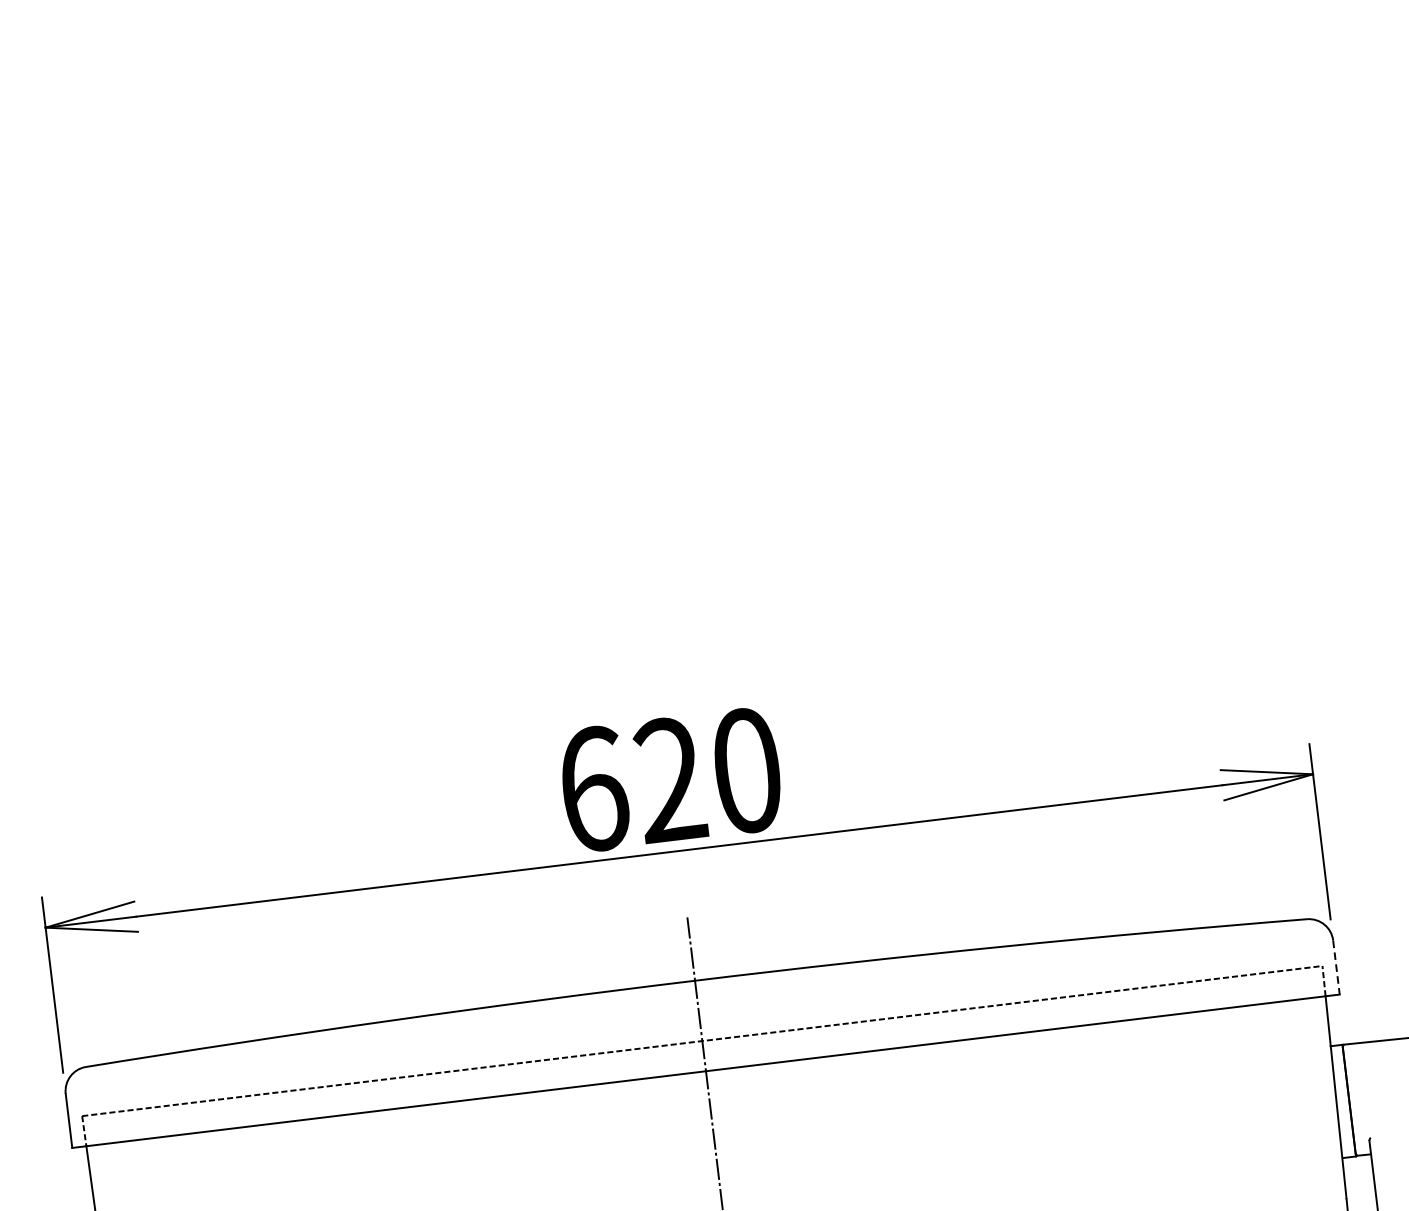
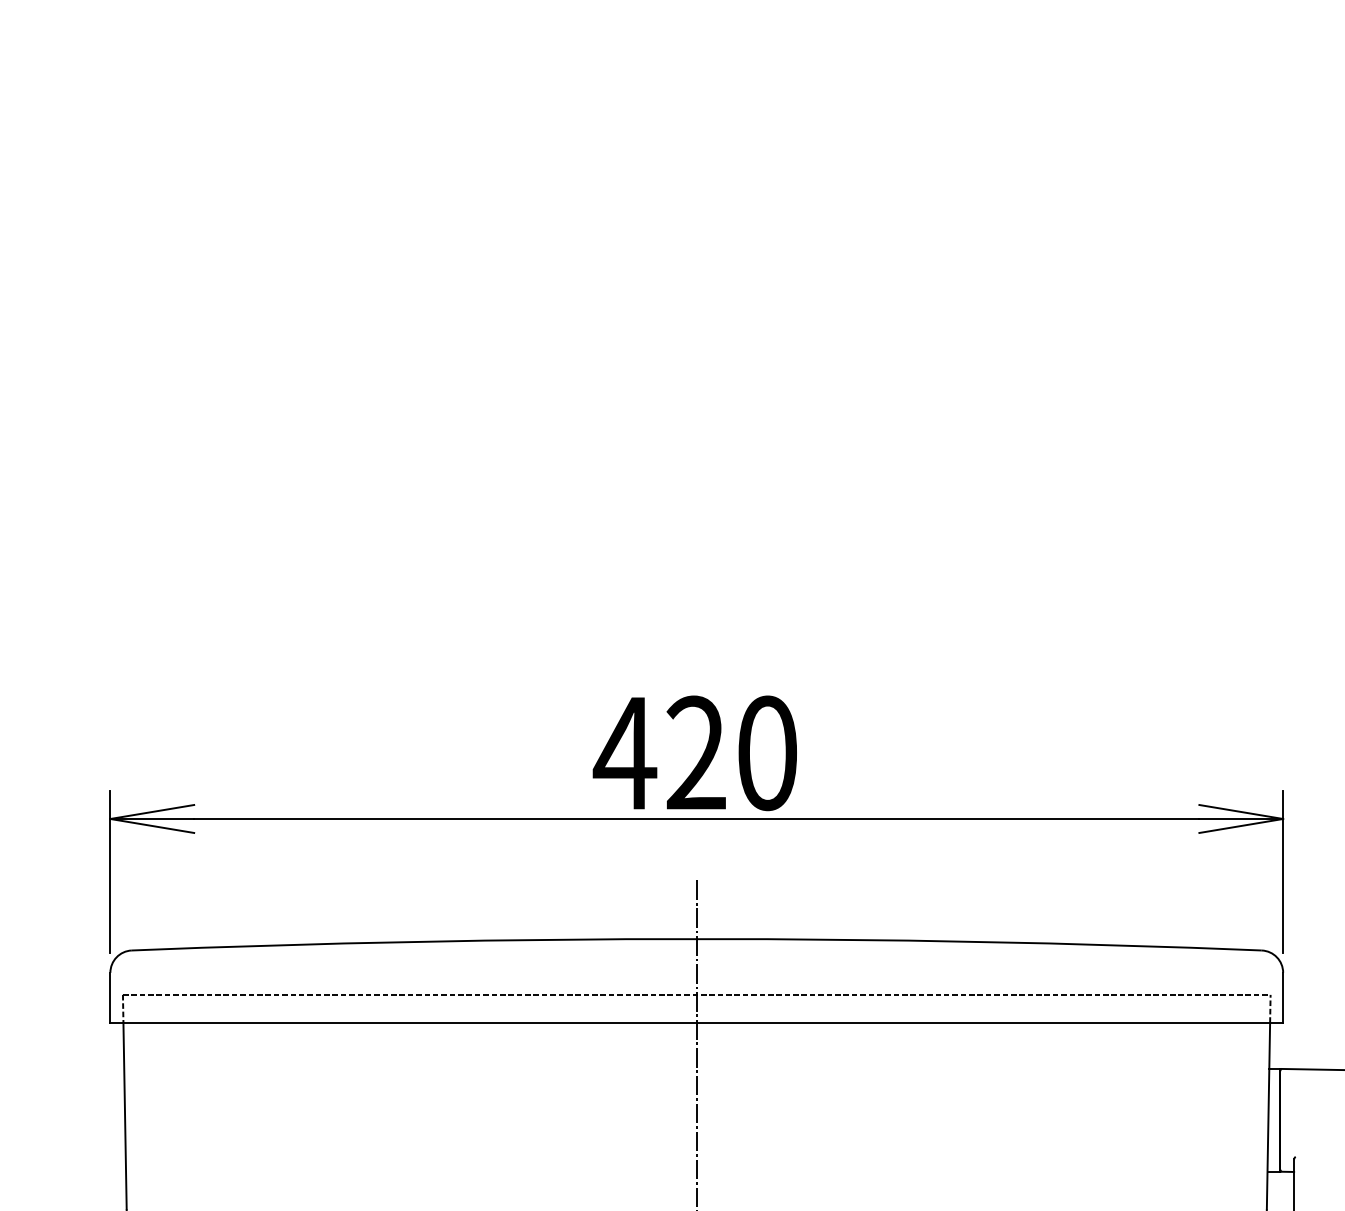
text: (592, 789) -> (624, 753), 620 -> 420
line: (1336, 967) -> (1283, 997), dashed -> solid

